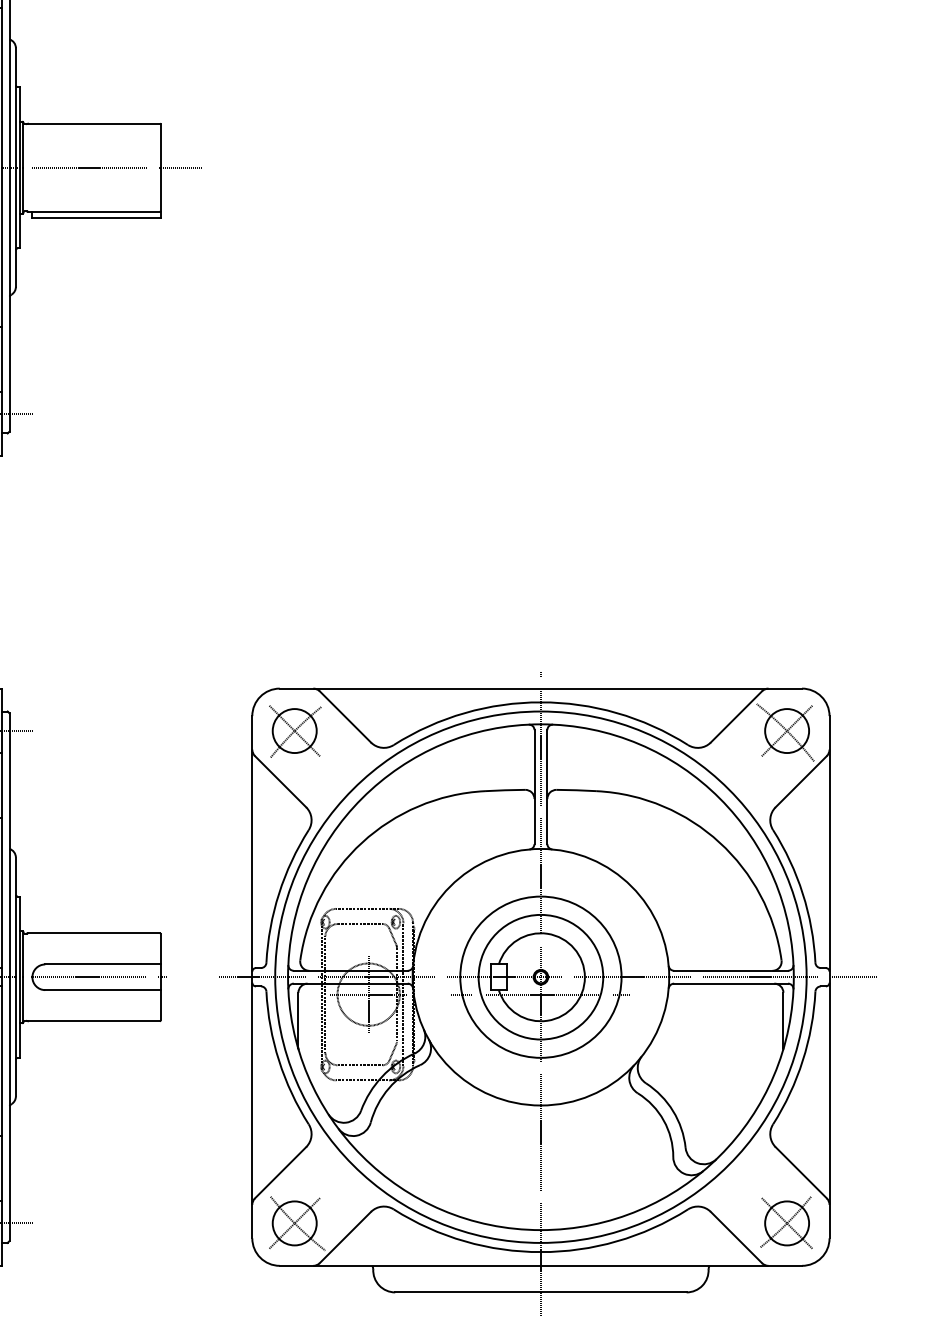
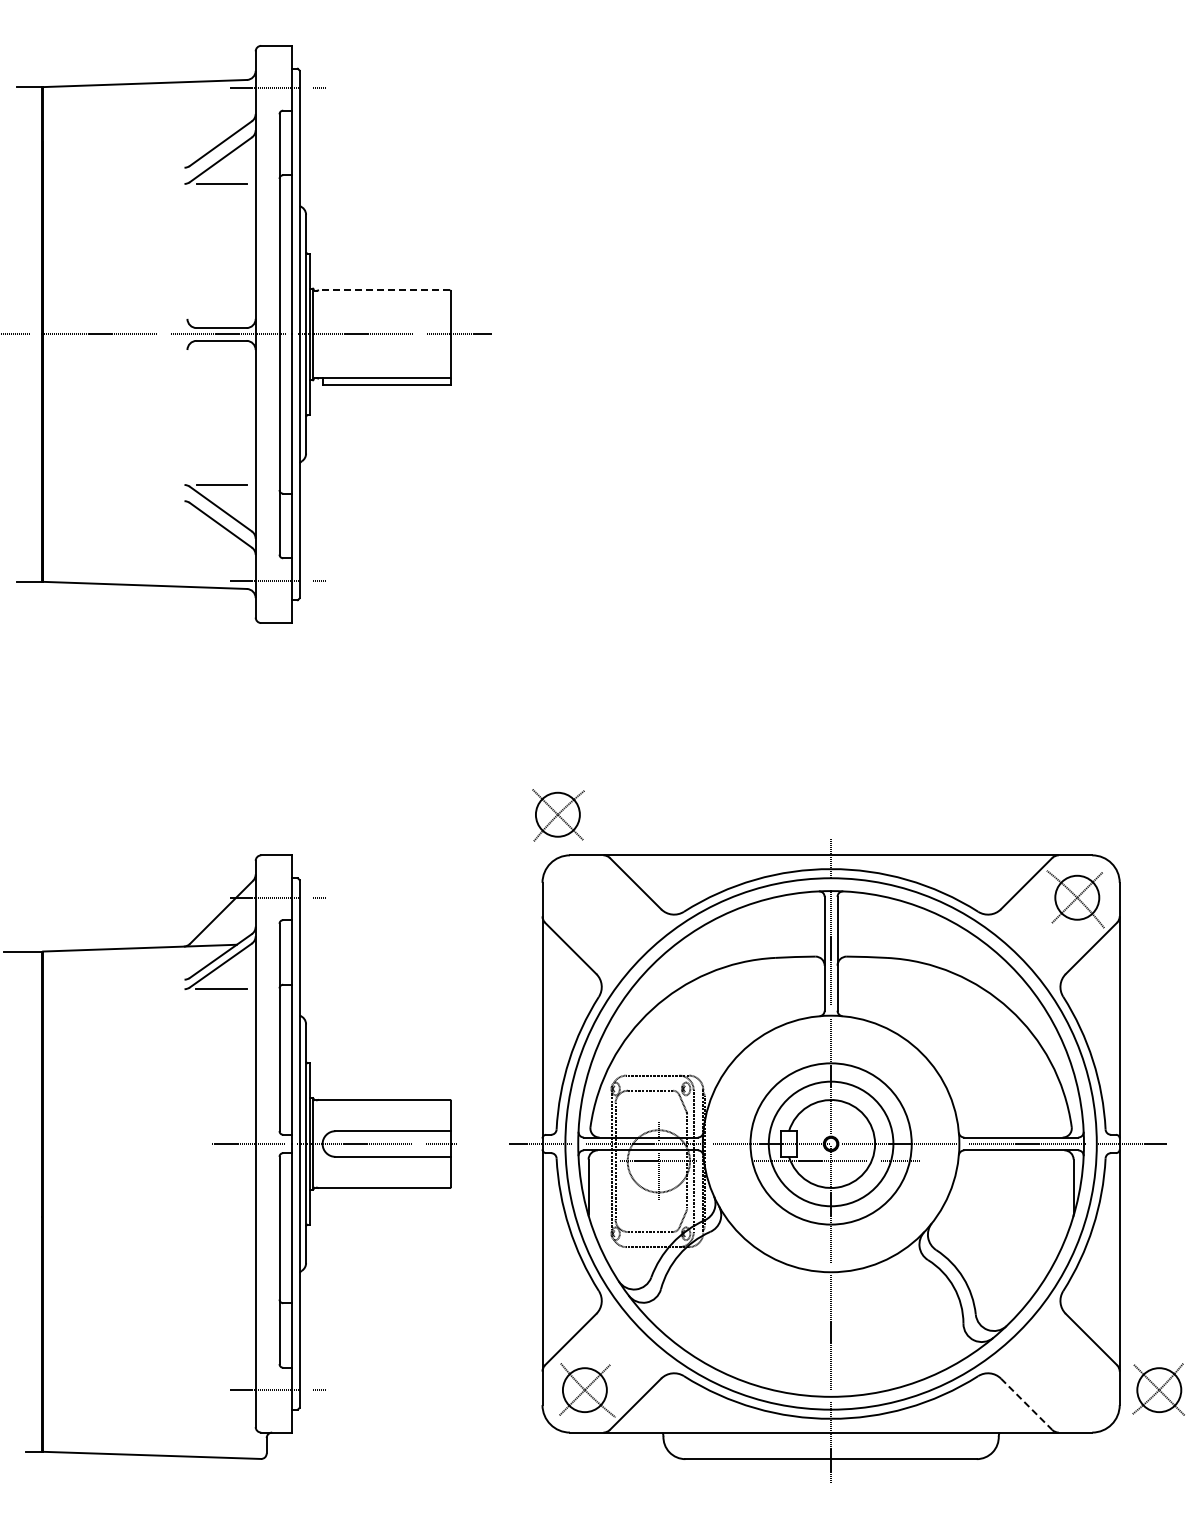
line: (93, 123) -> (383, 290), solid -> dashed
part: (295, 731) -> (558, 815), moved
part: (786, 1222) -> (1158, 1389), moved
line: (736, 1237) -> (1026, 1404), solid -> dashed

